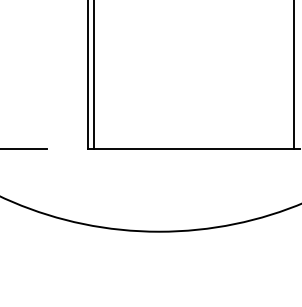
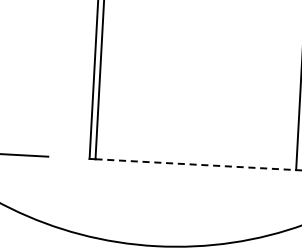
line: (194, 148) -> (196, 164), solid -> dashed

